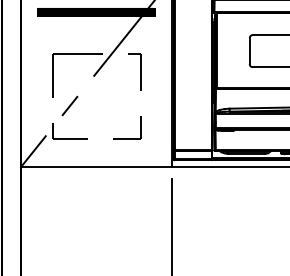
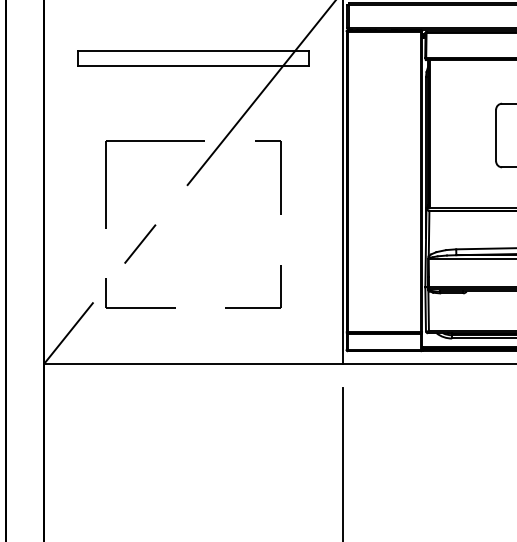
hatch: (96, 12) -> (192, 58), removed

